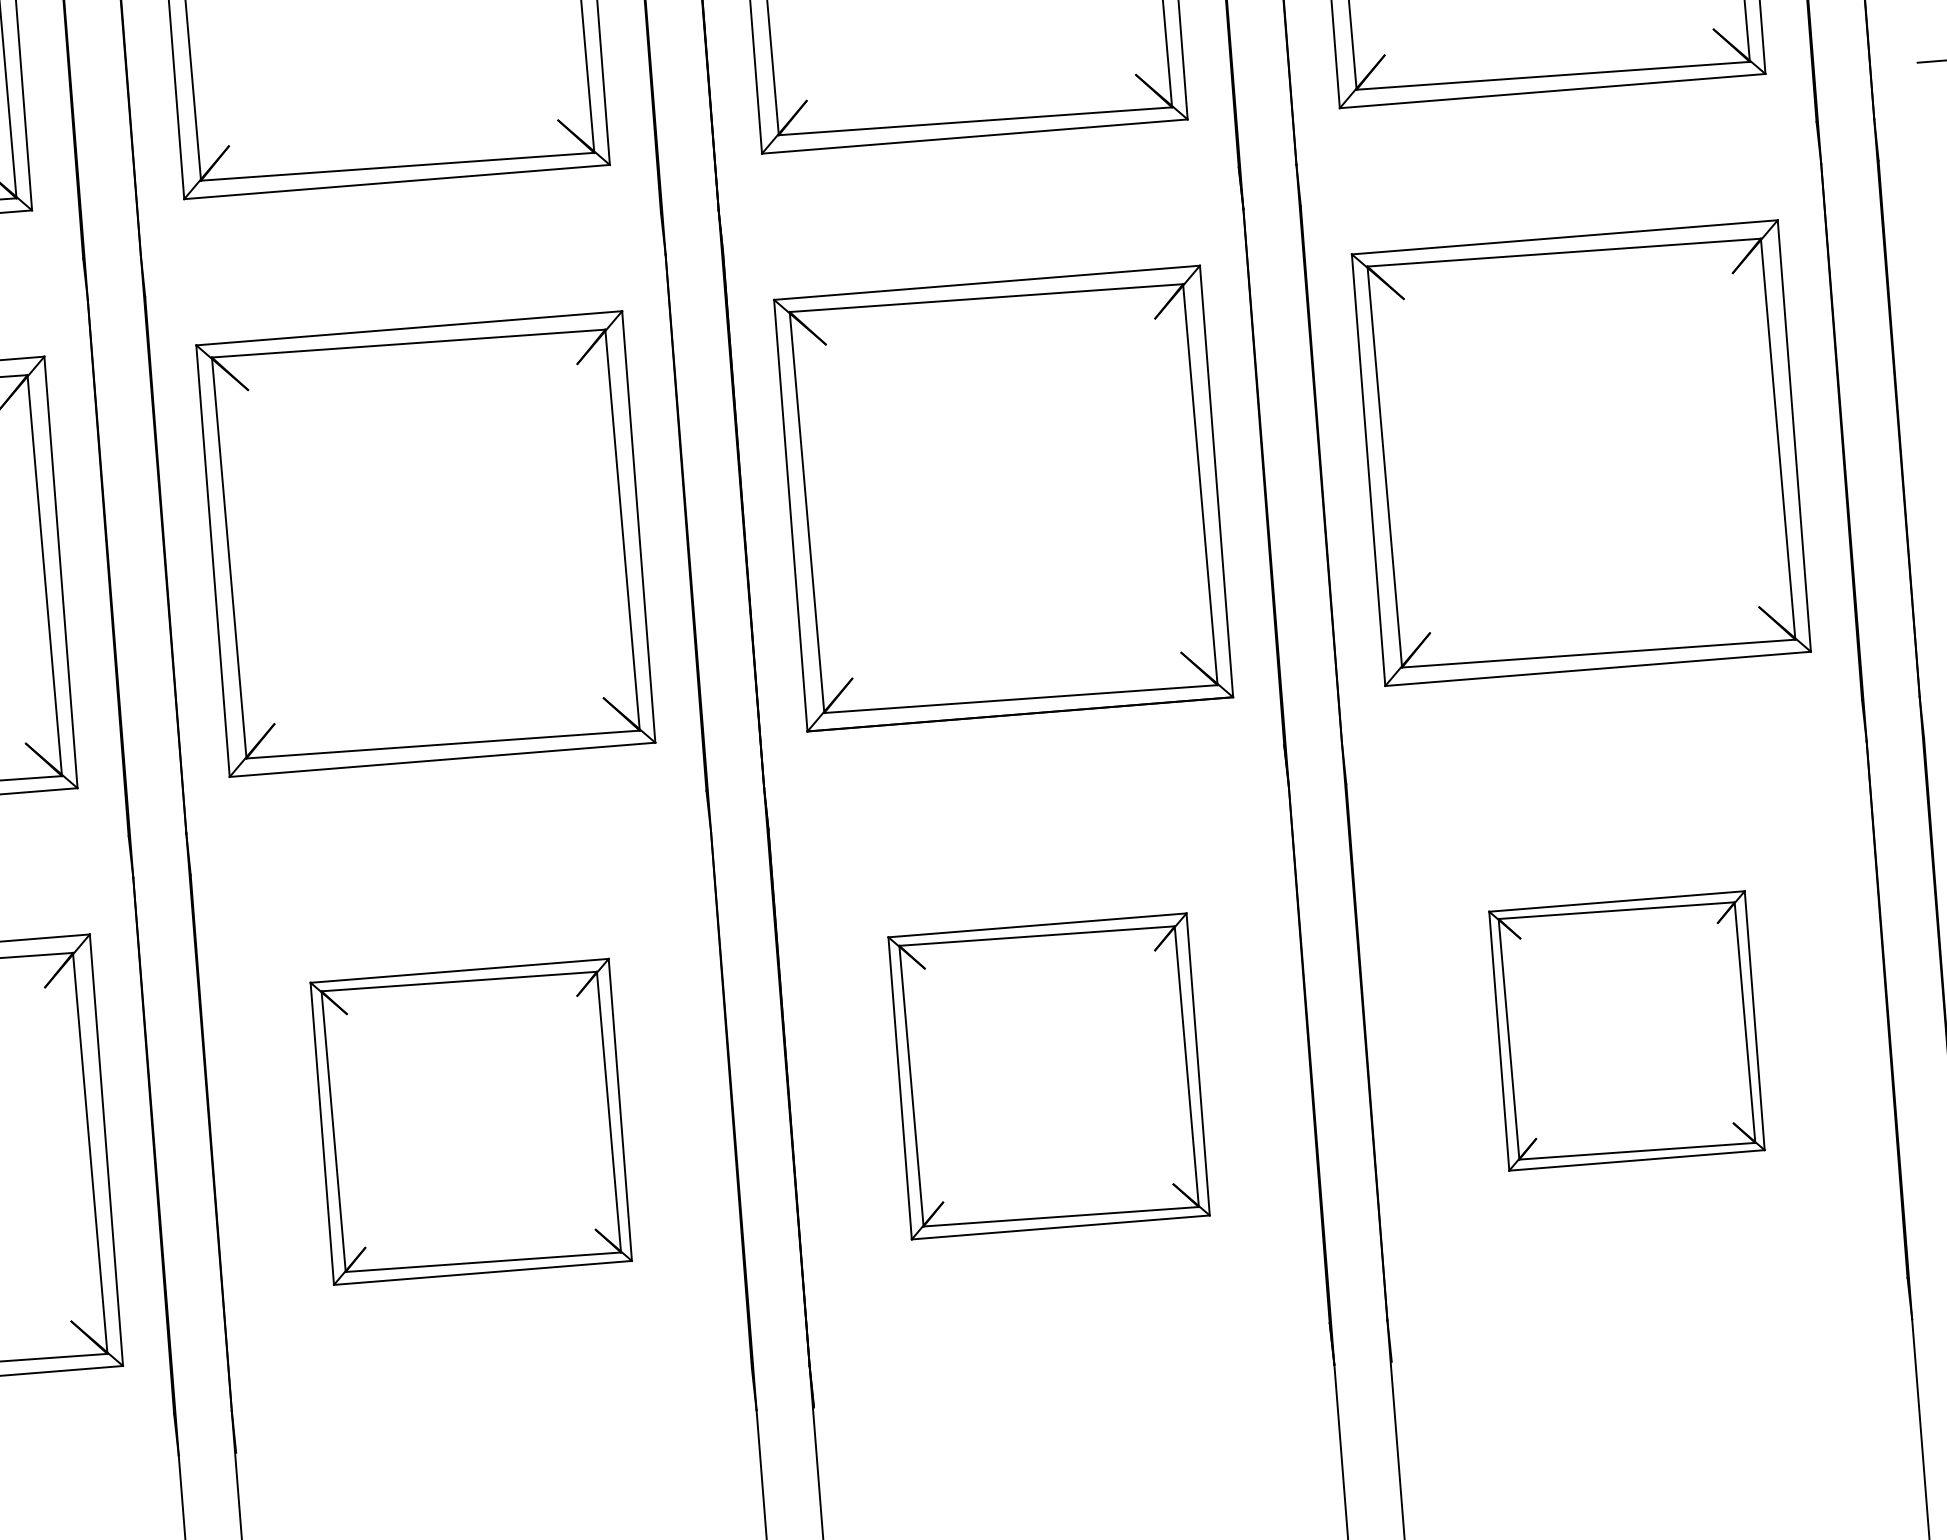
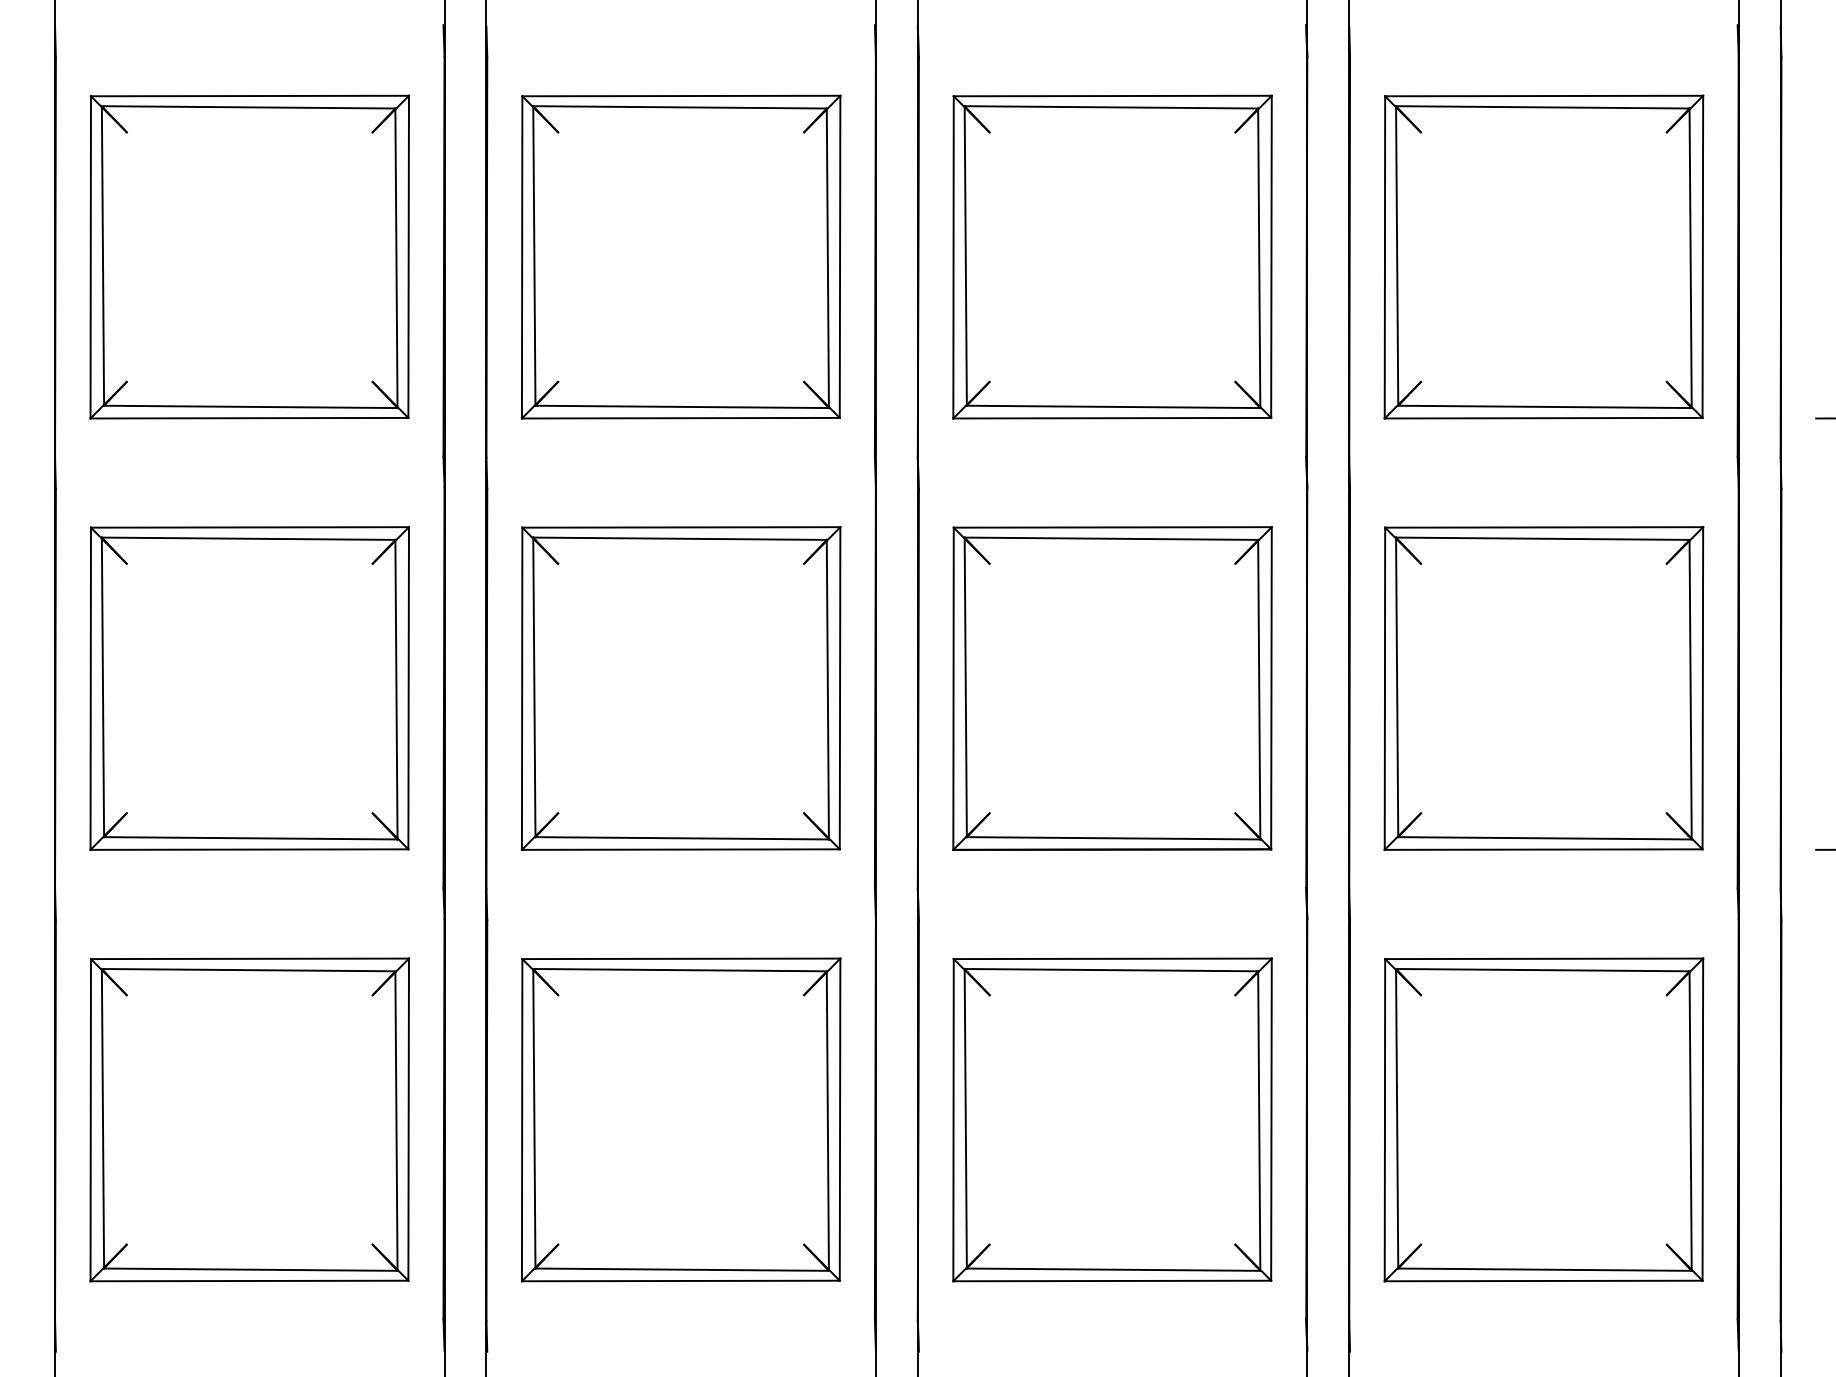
part: (1626, 1030) -> (1543, 1119), size x1.67
part: (1049, 1075) -> (1112, 1119), size x1.43
part: (470, 1121) -> (680, 1119), size x1.43

